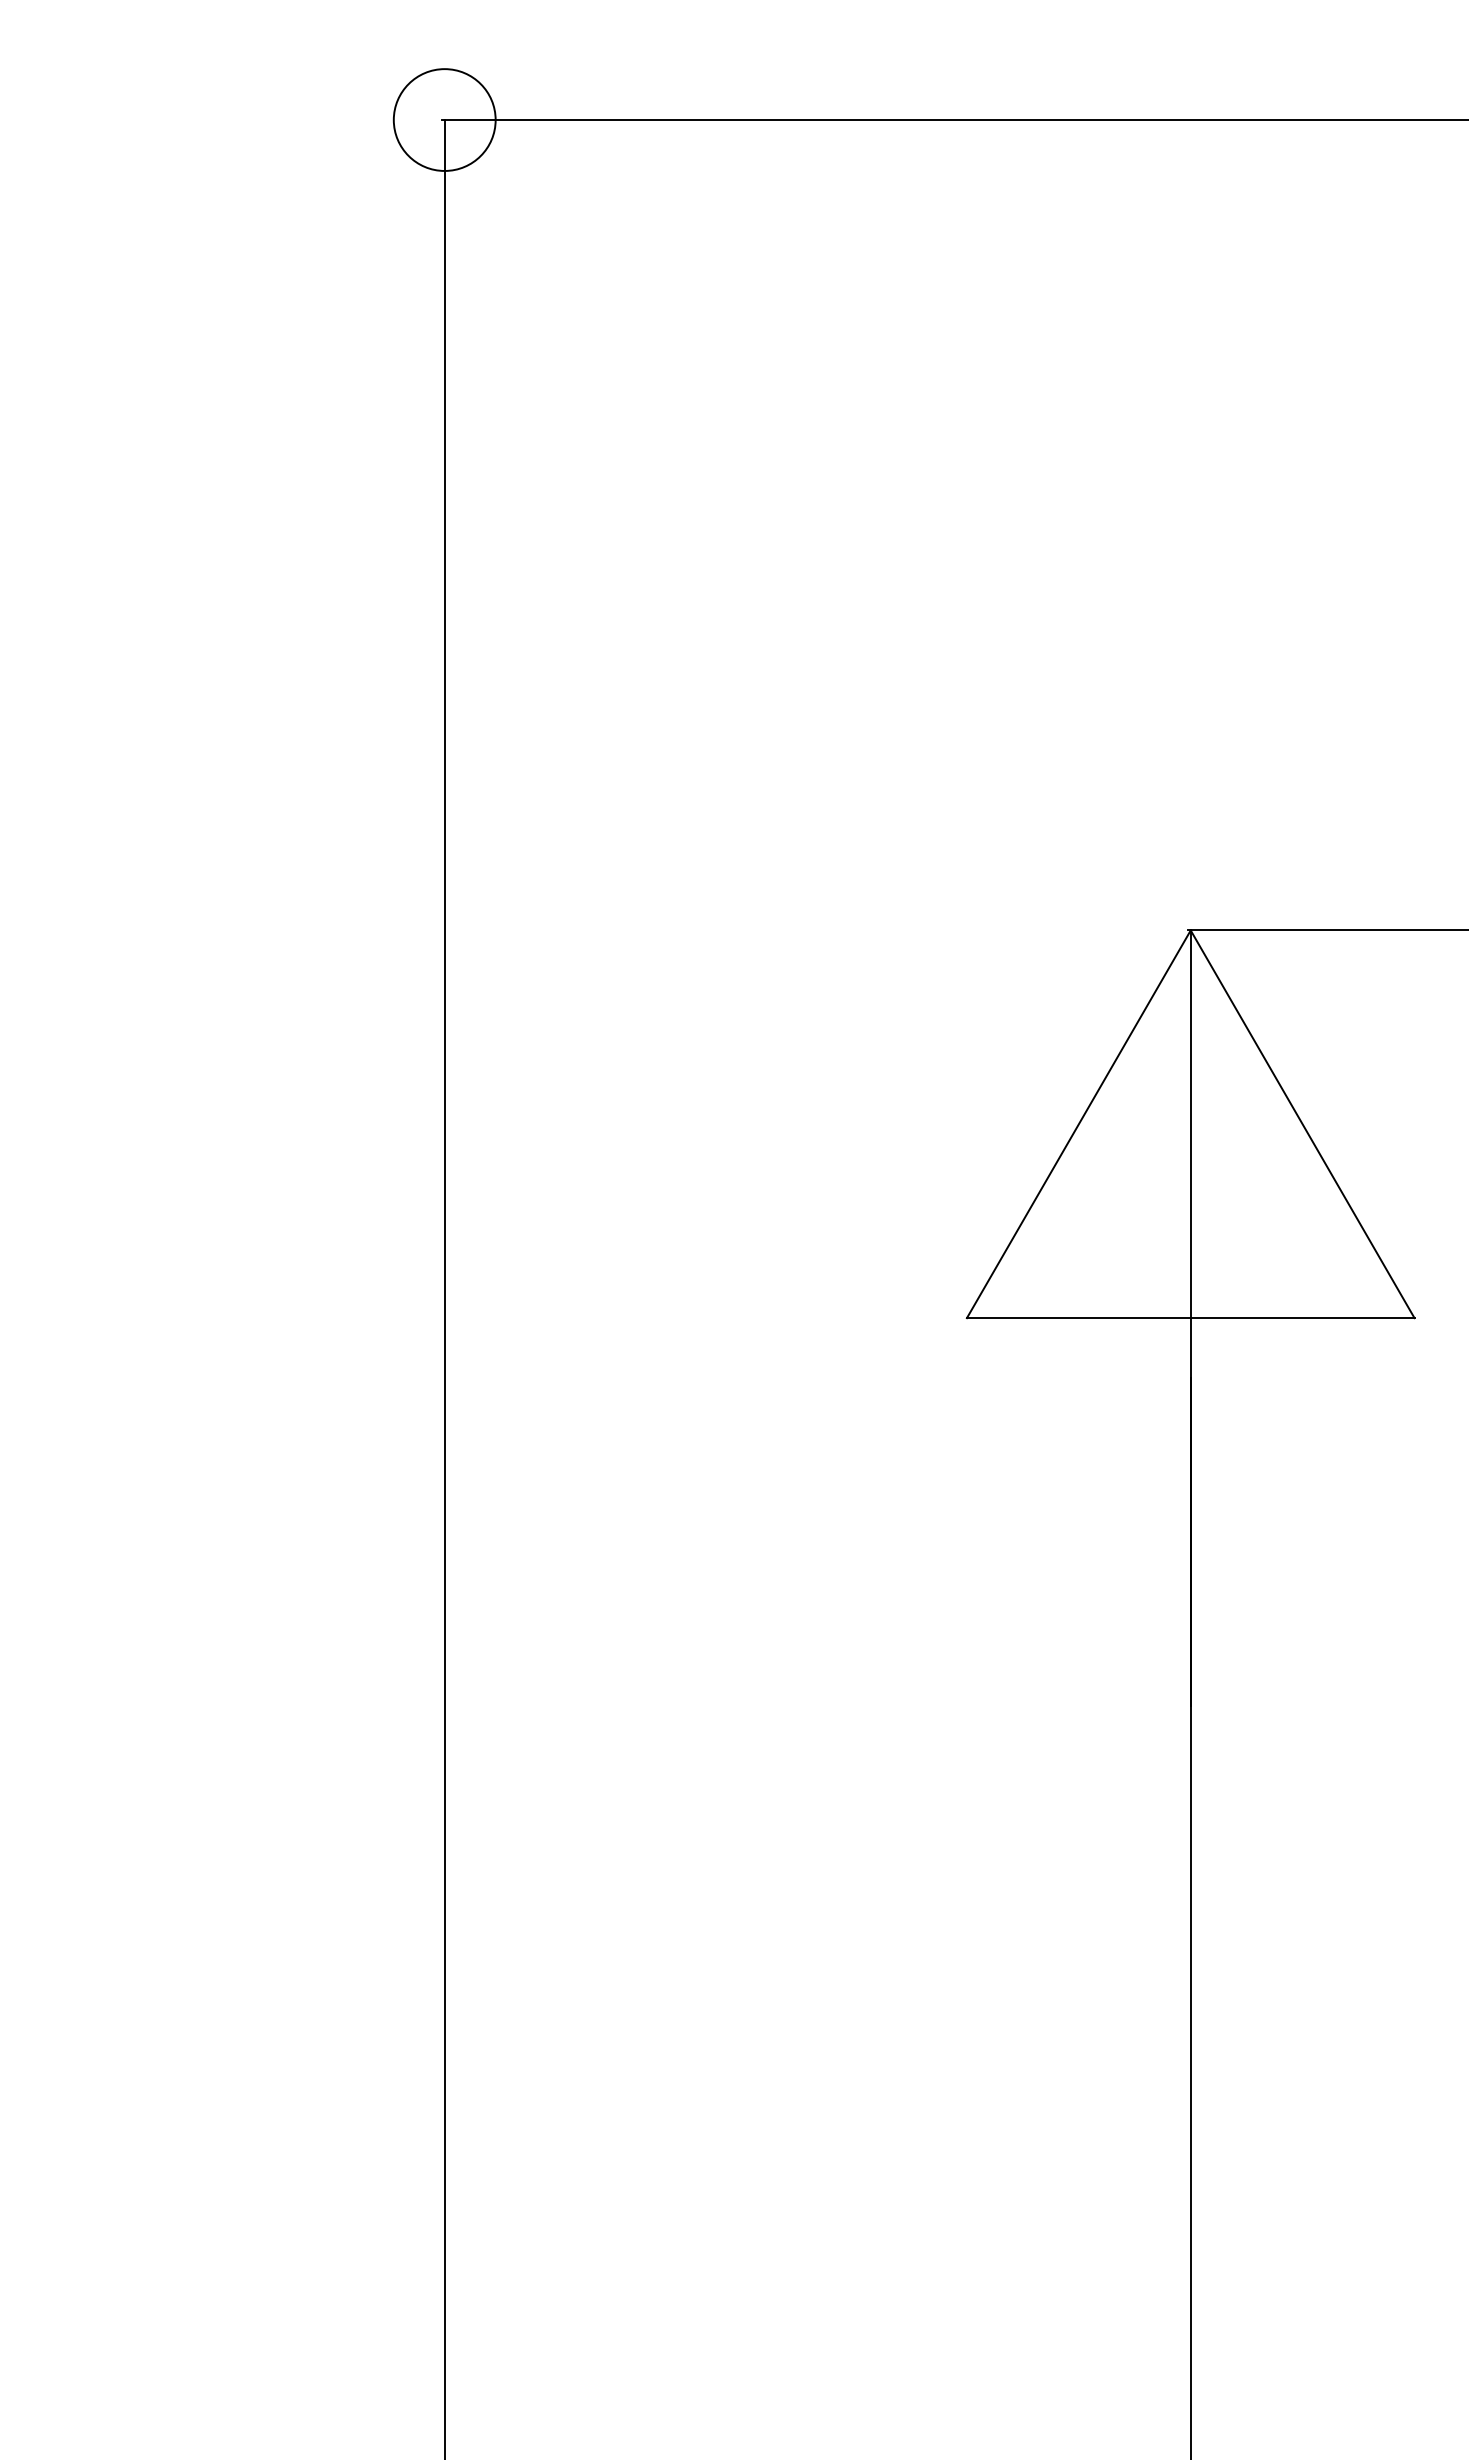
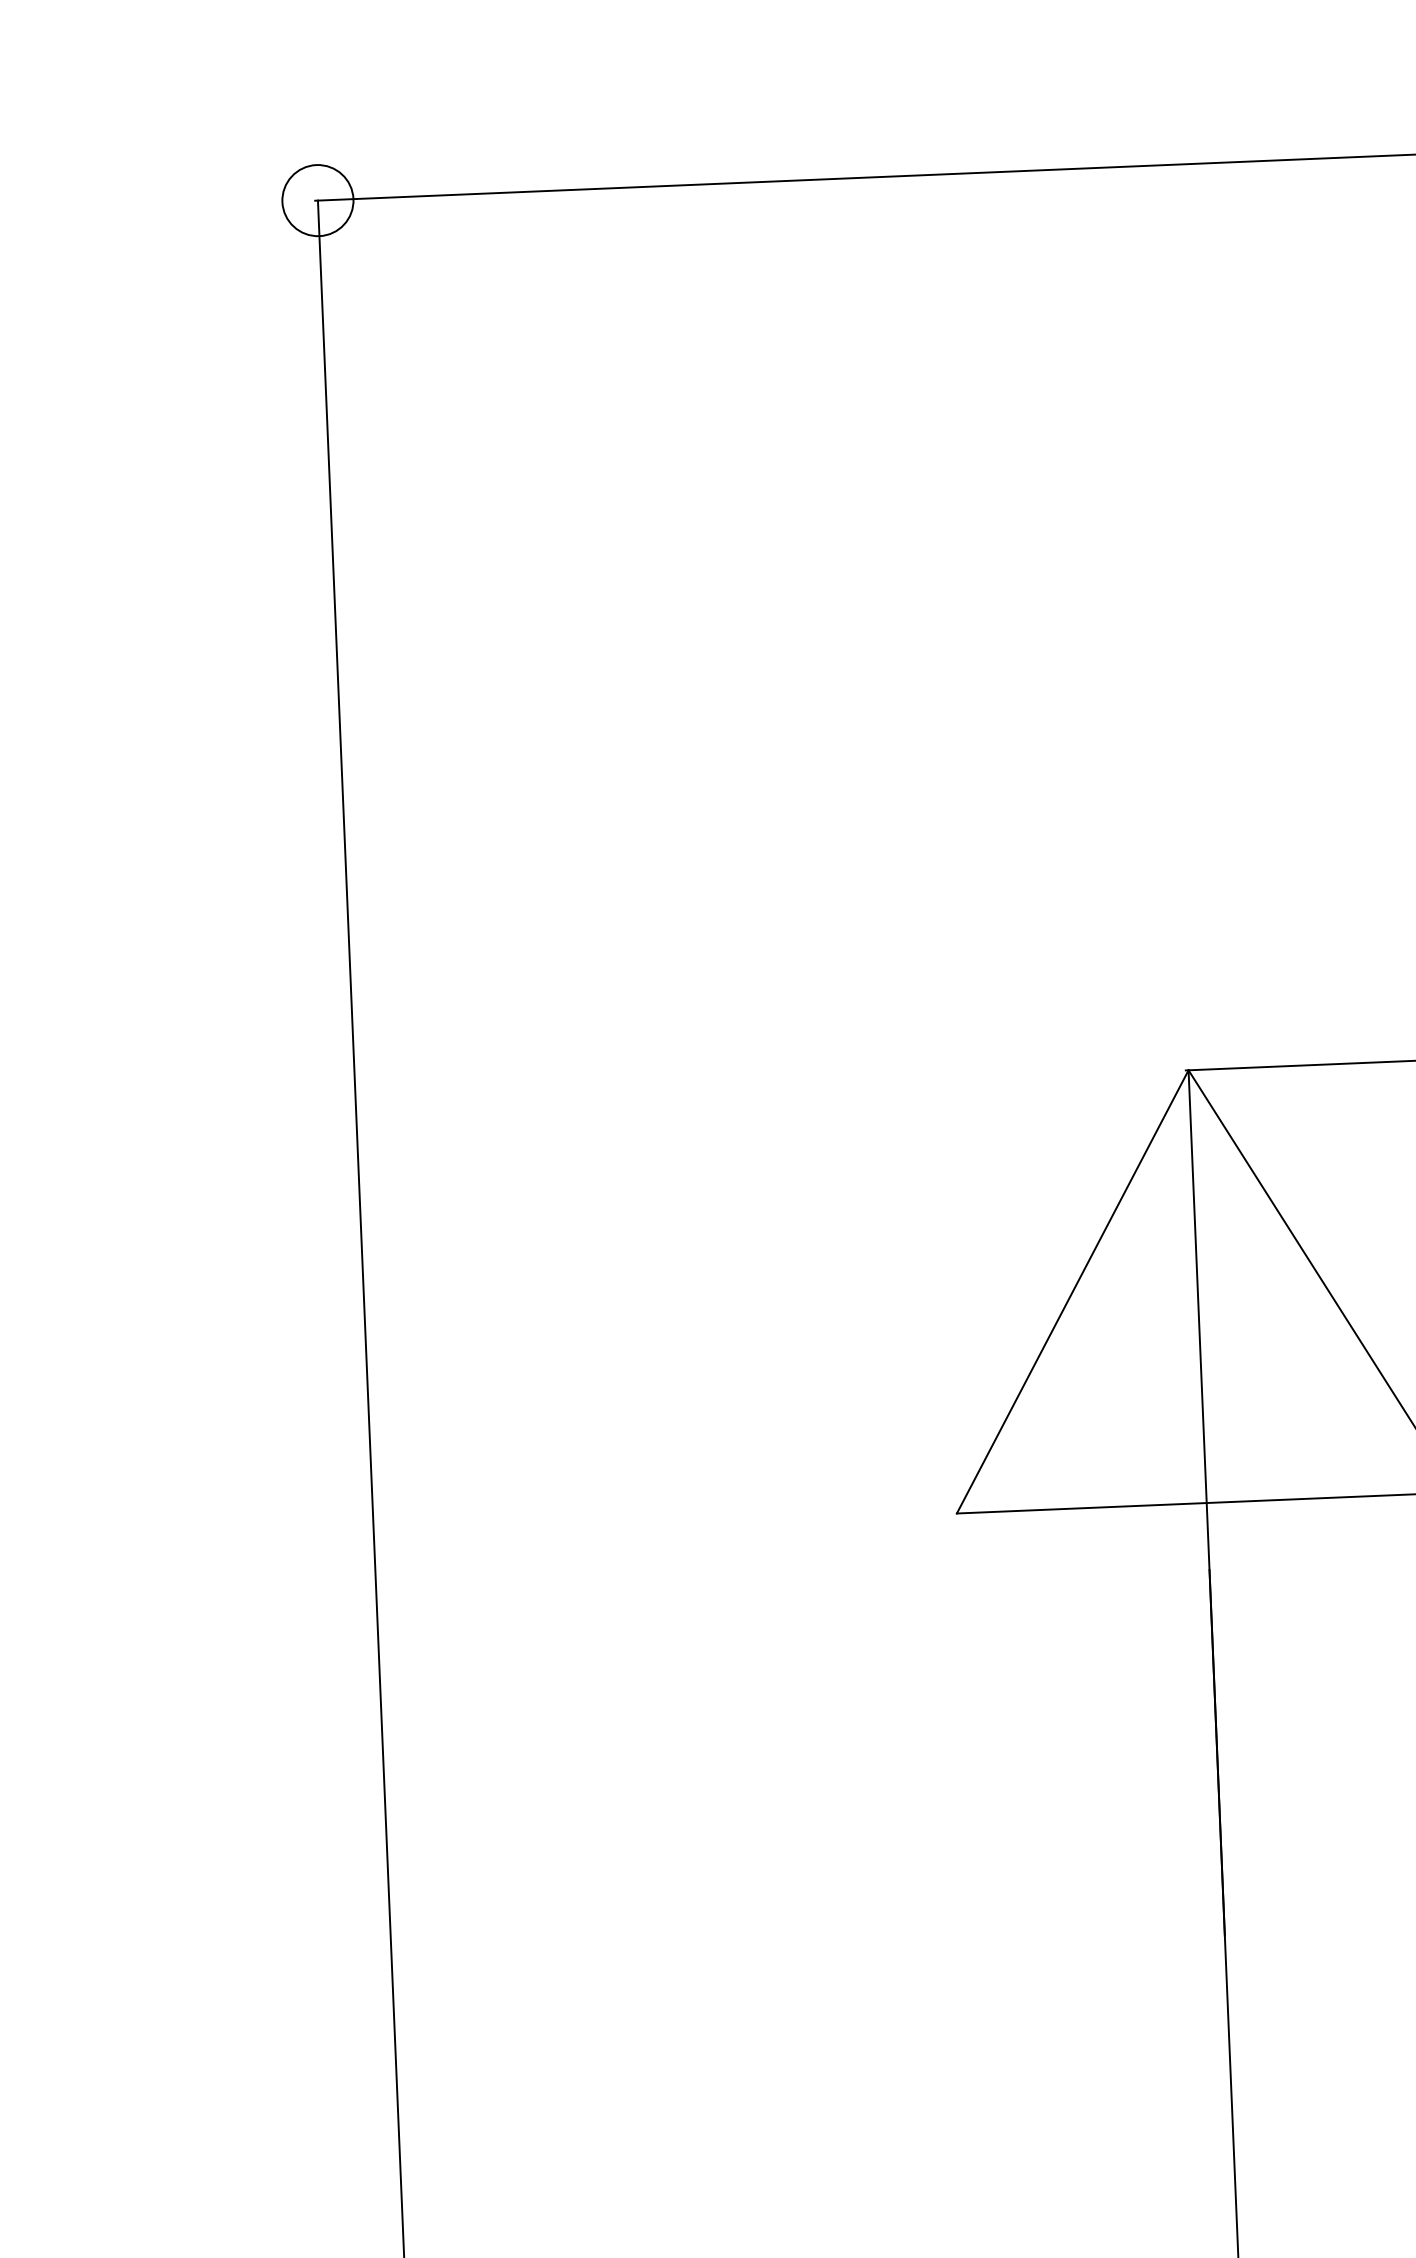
circle: (444, 119) -> (317, 200), size x0.62

